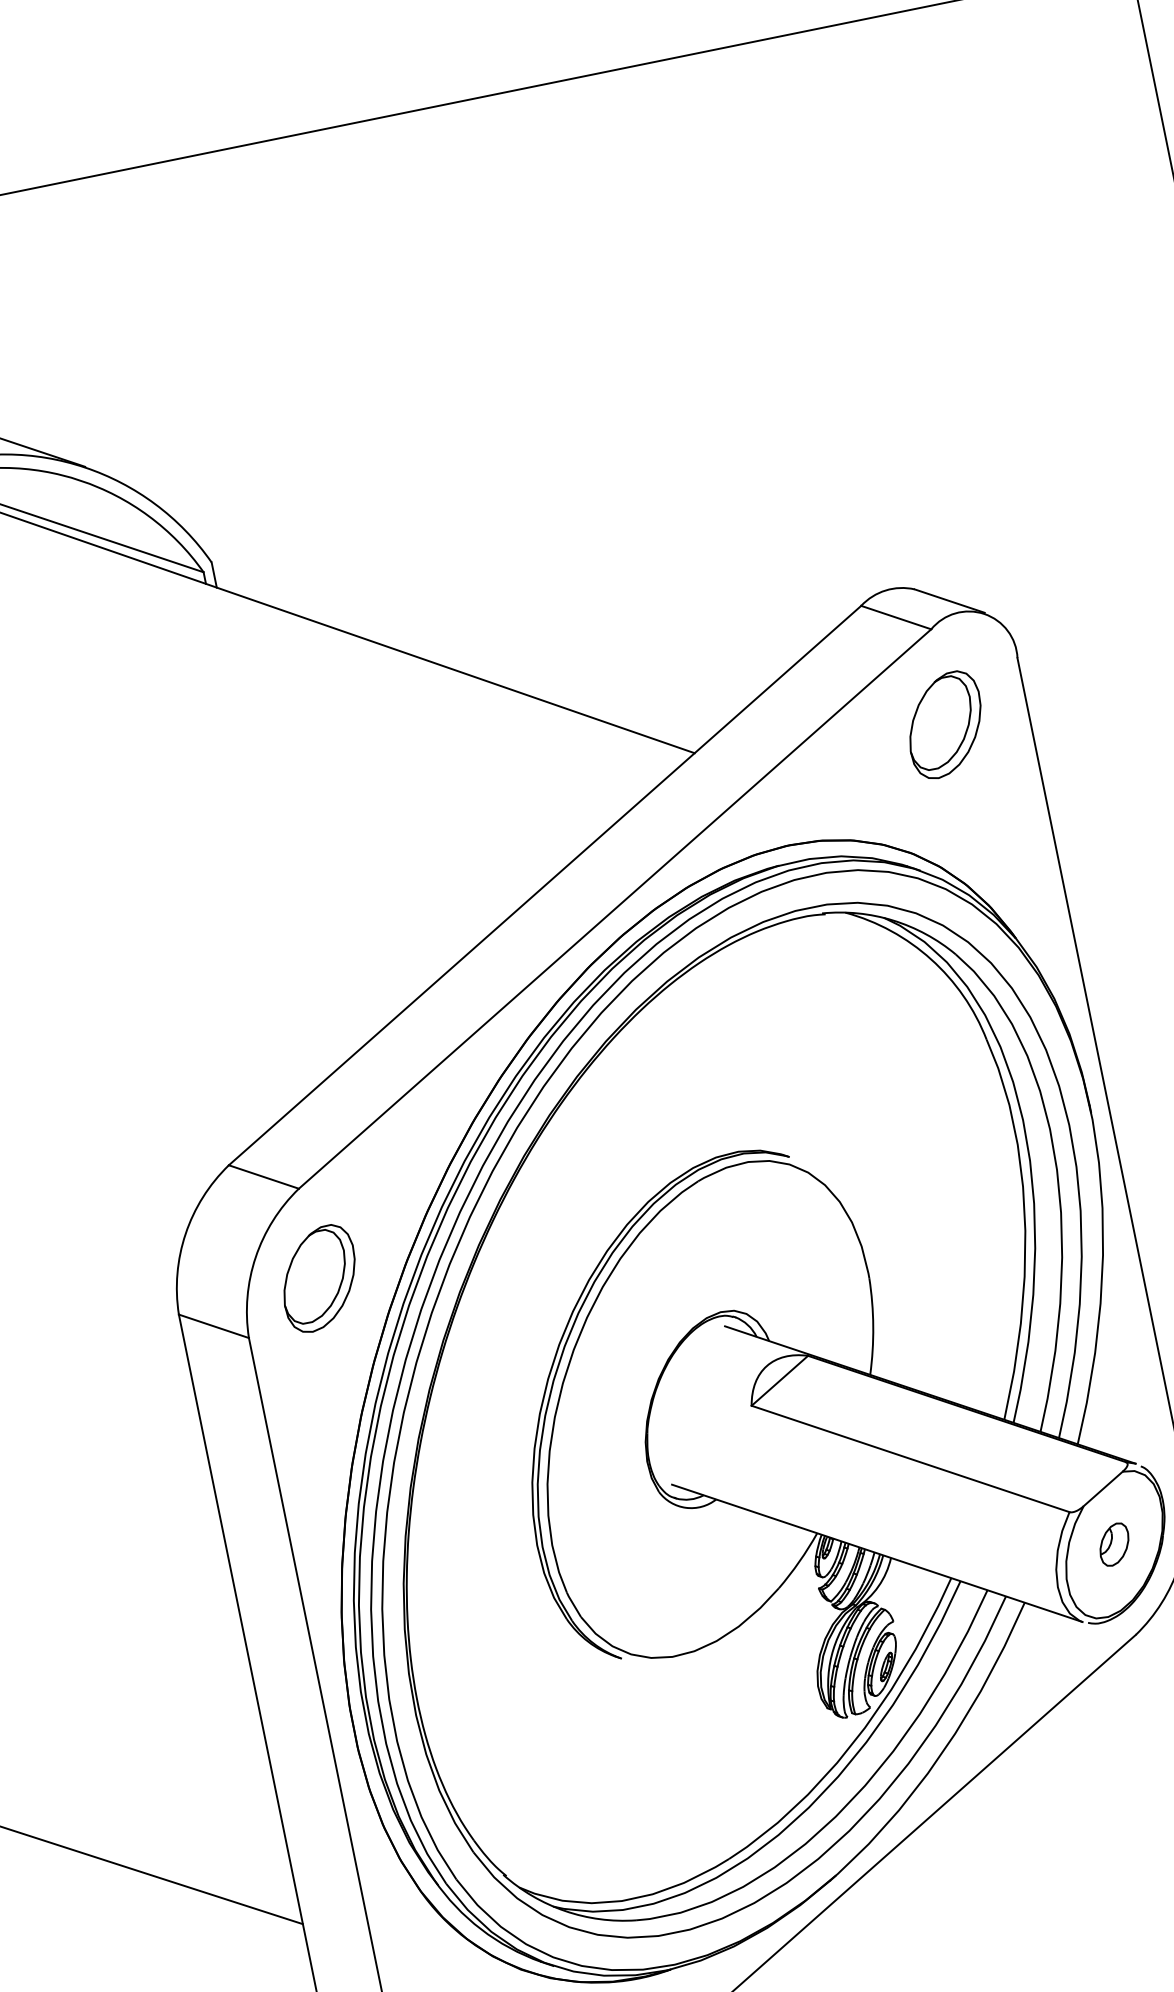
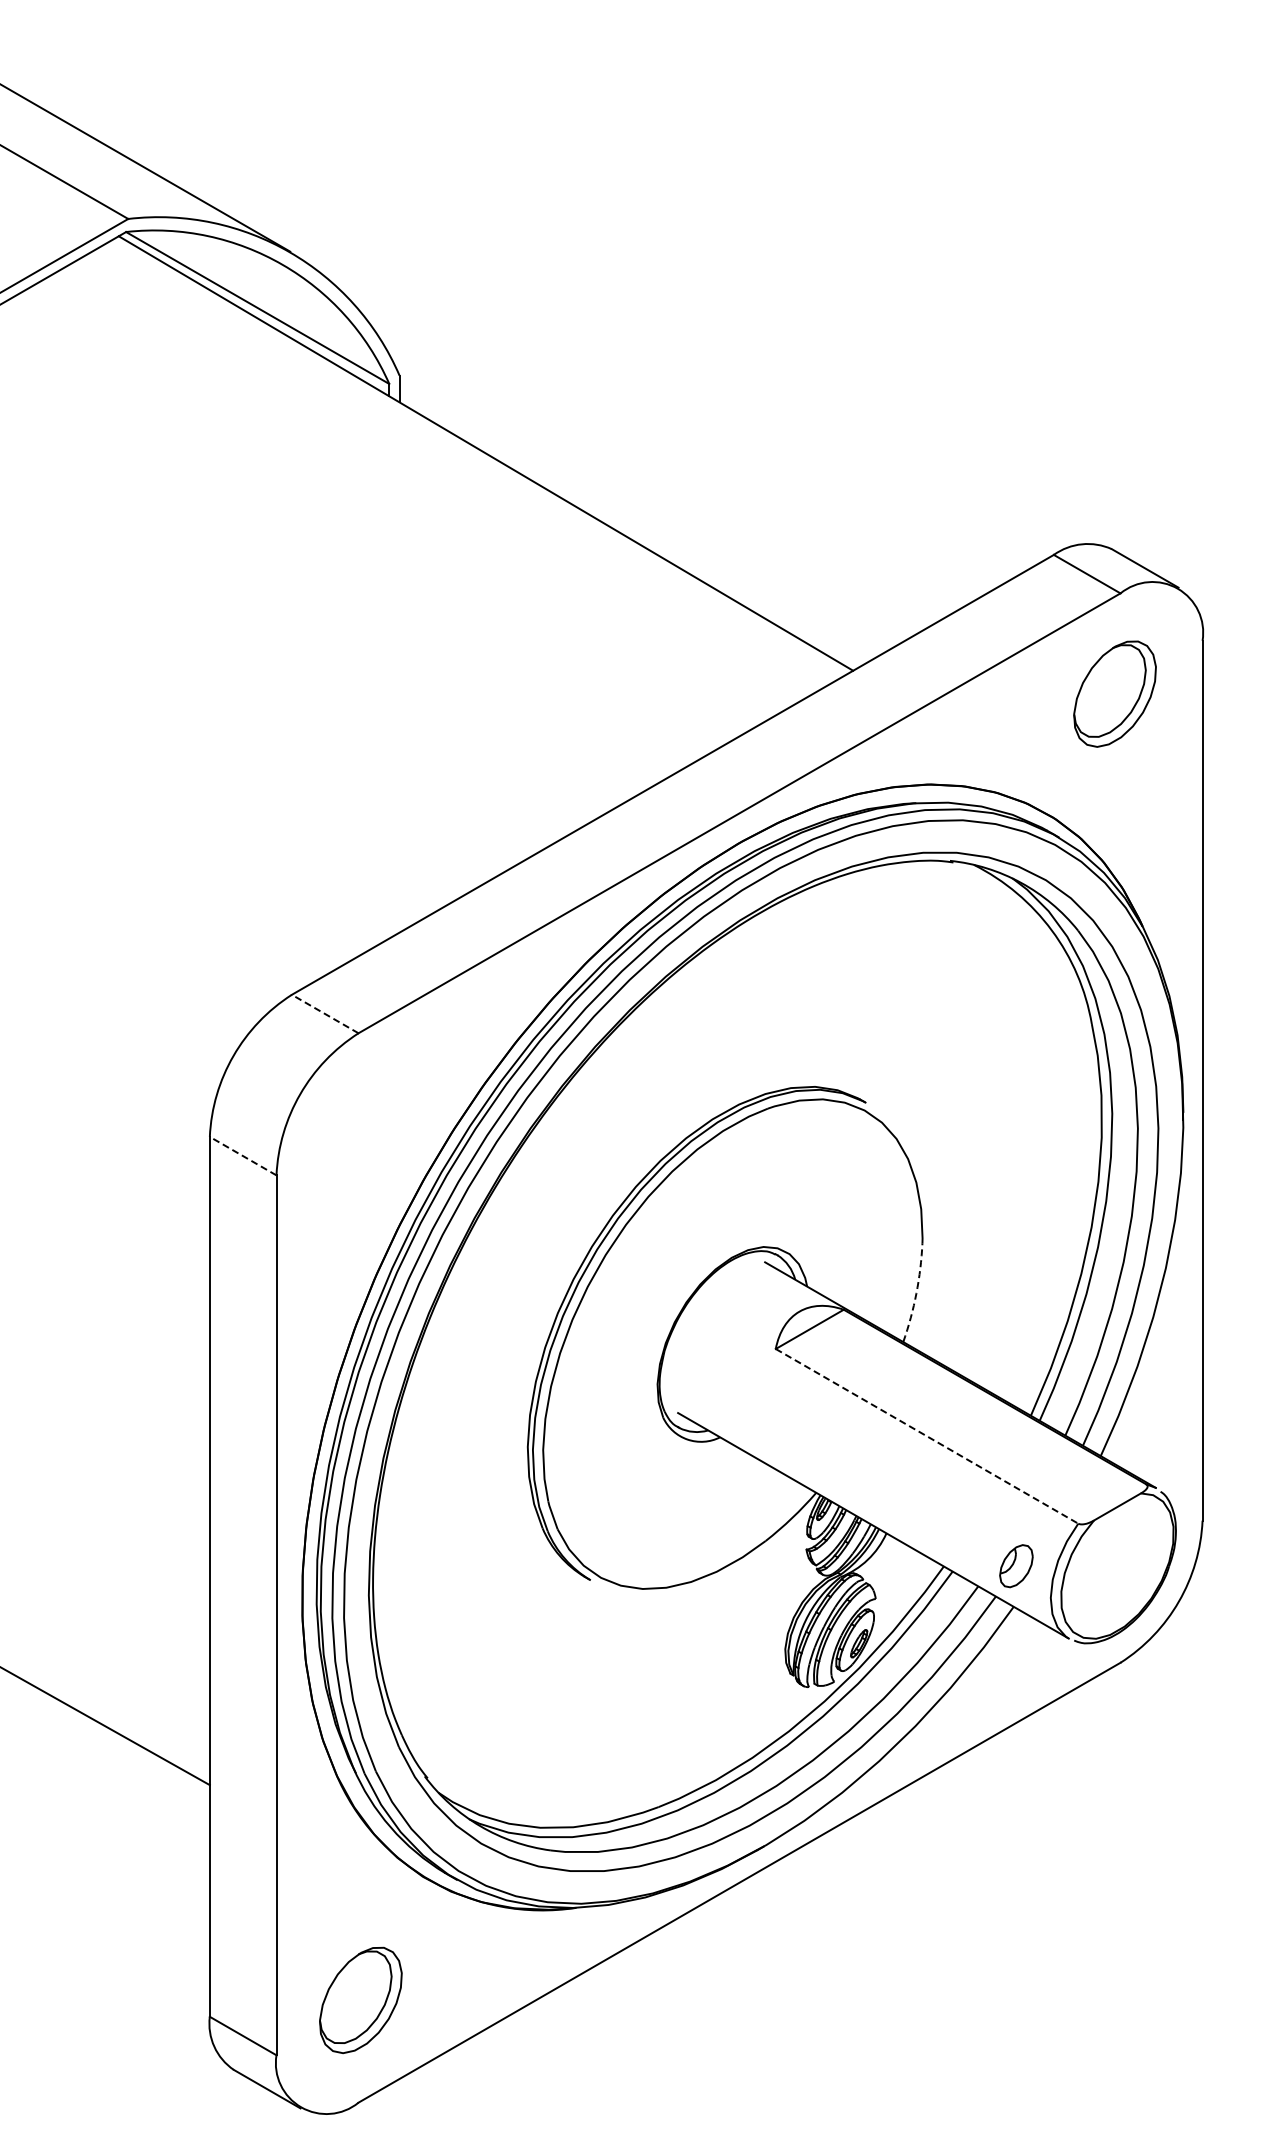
line: (263, 1176) -> (324, 1013), solid -> dashed
part: (319, 1278) -> (360, 1129), removed
line: (213, 1325) -> (242, 1155), solid -> dashed
arc: (873, 1326) -> (916, 1293), solid -> dashed
line: (911, 1459) -> (927, 1436), solid -> dashed
part: (1114, 1544) -> (1016, 1566), moved

